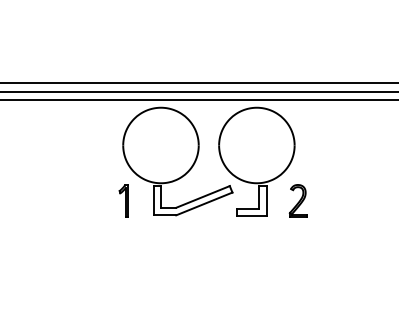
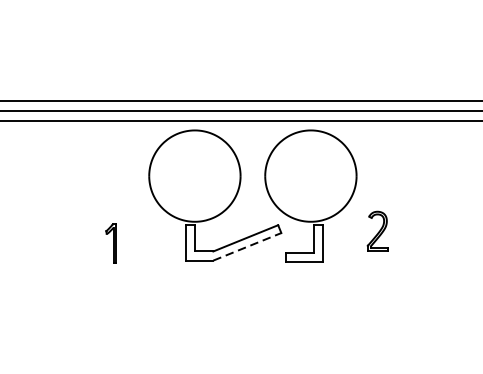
part: (123, 200) -> (110, 242), moved
part: (297, 200) -> (376, 230), moved
line: (204, 203) -> (247, 246), solid -> dashed

